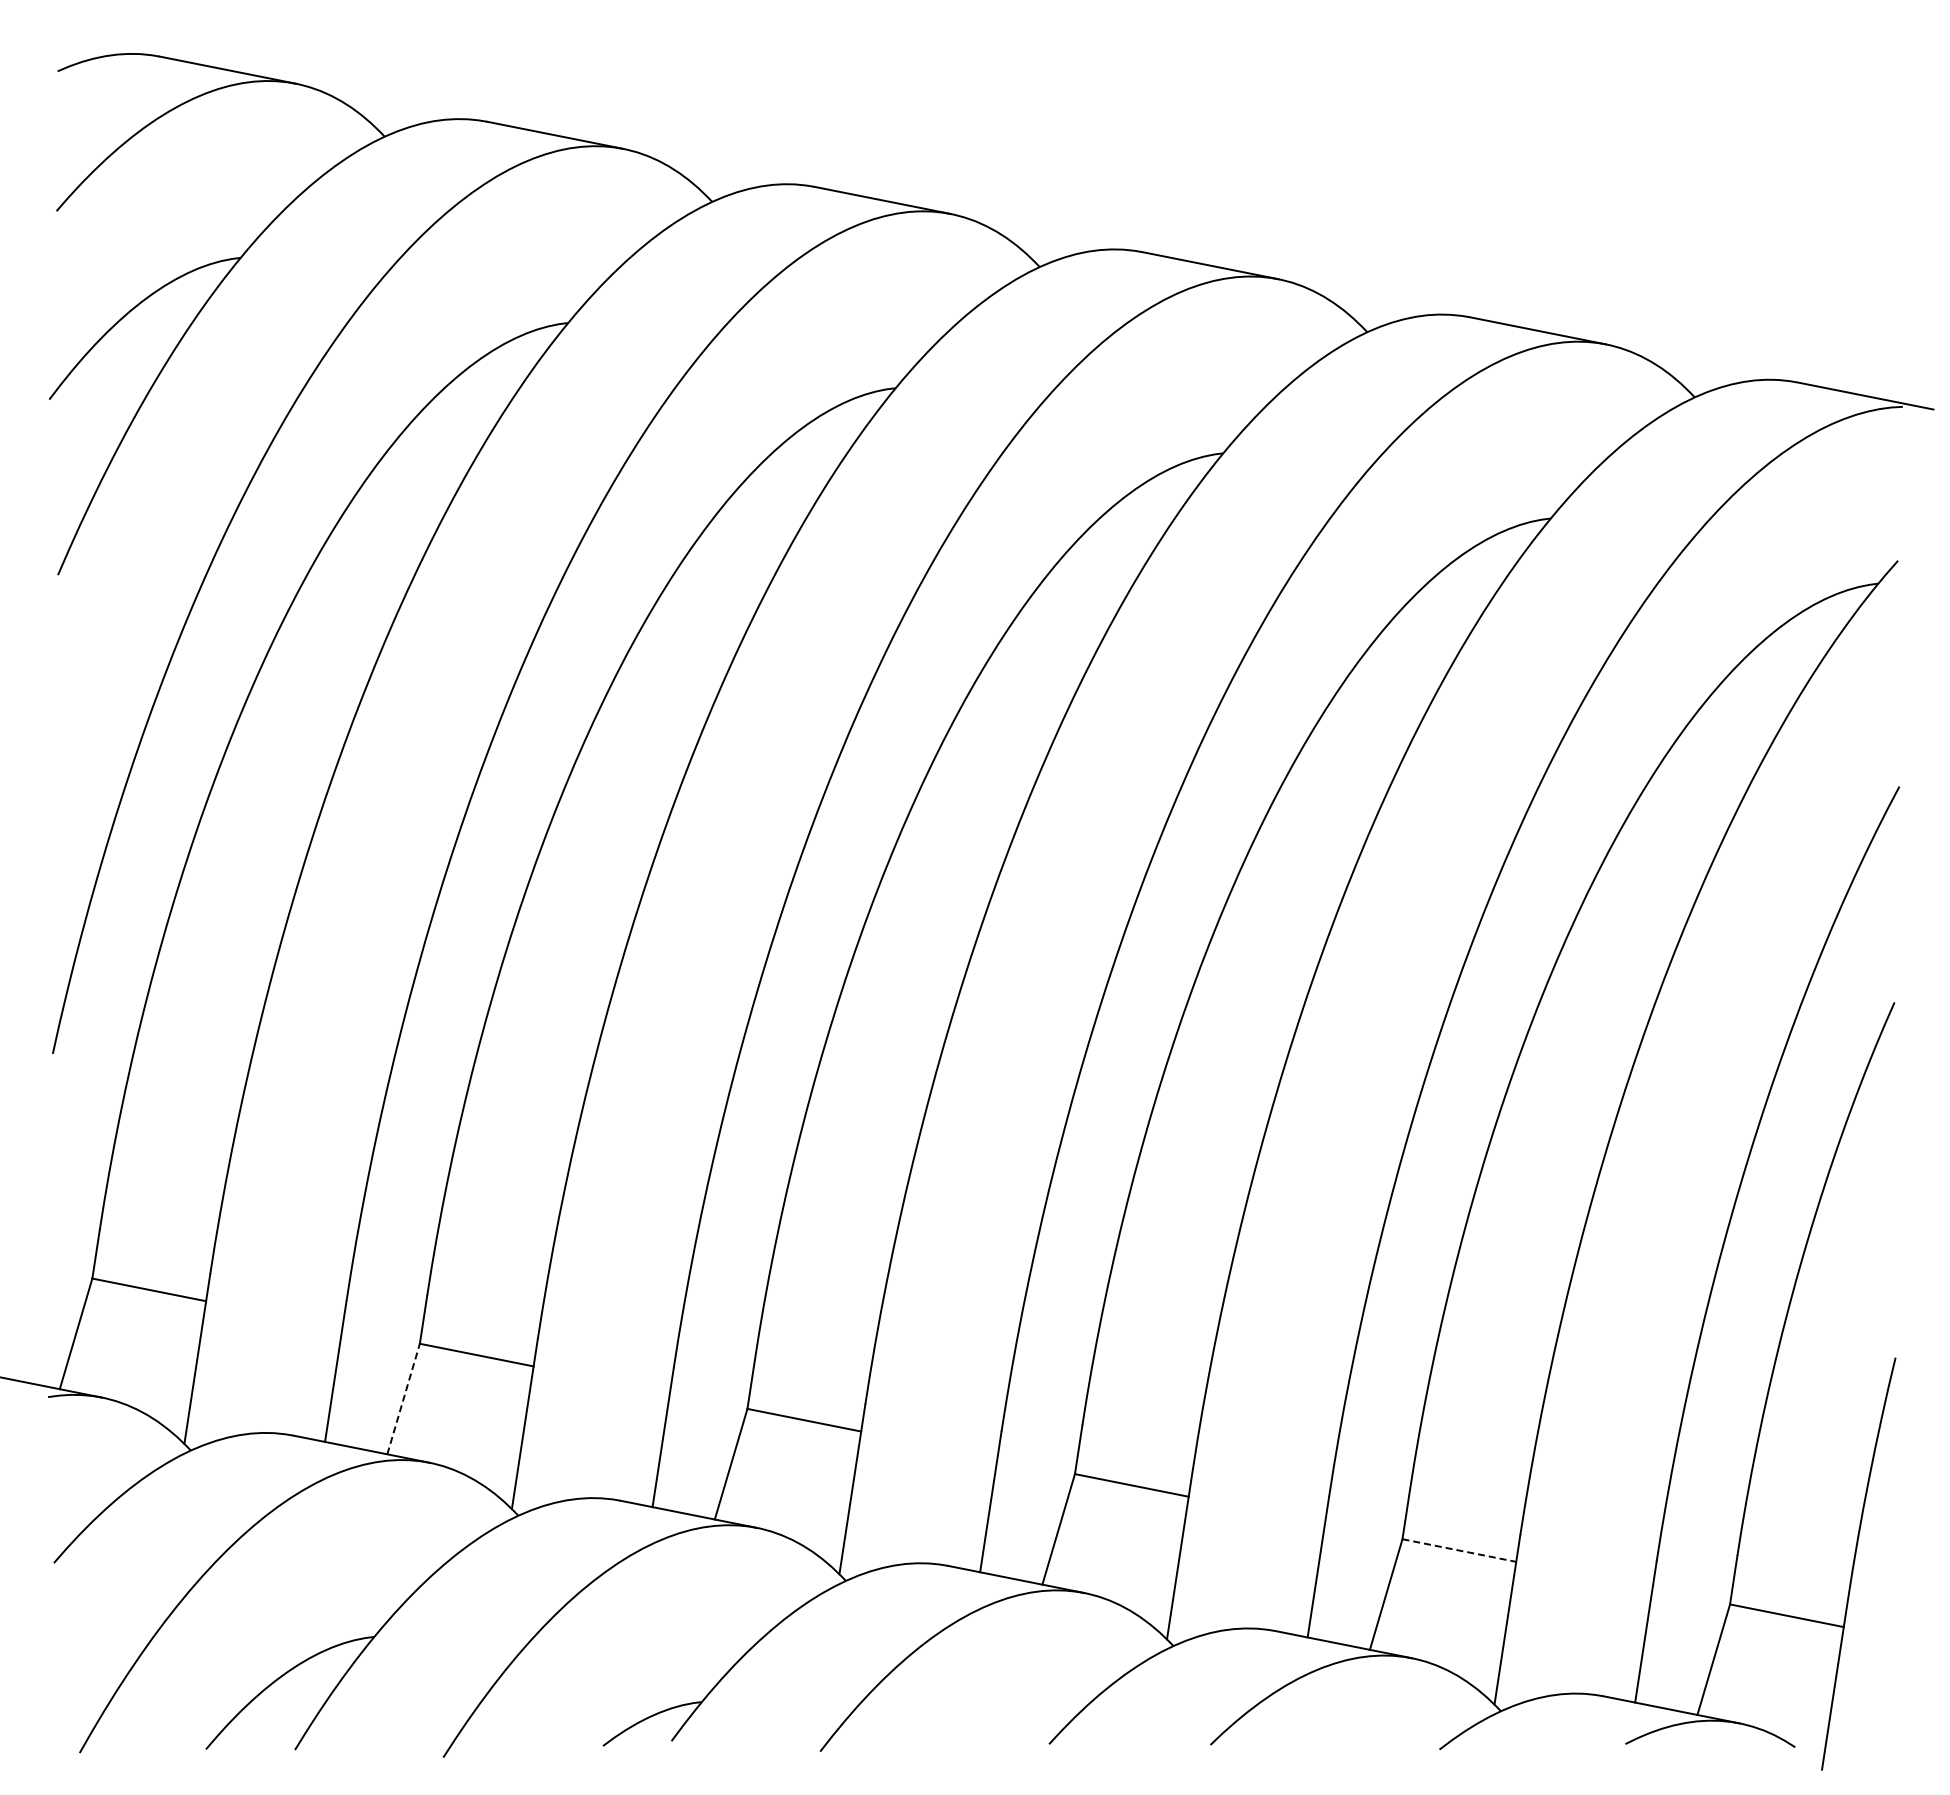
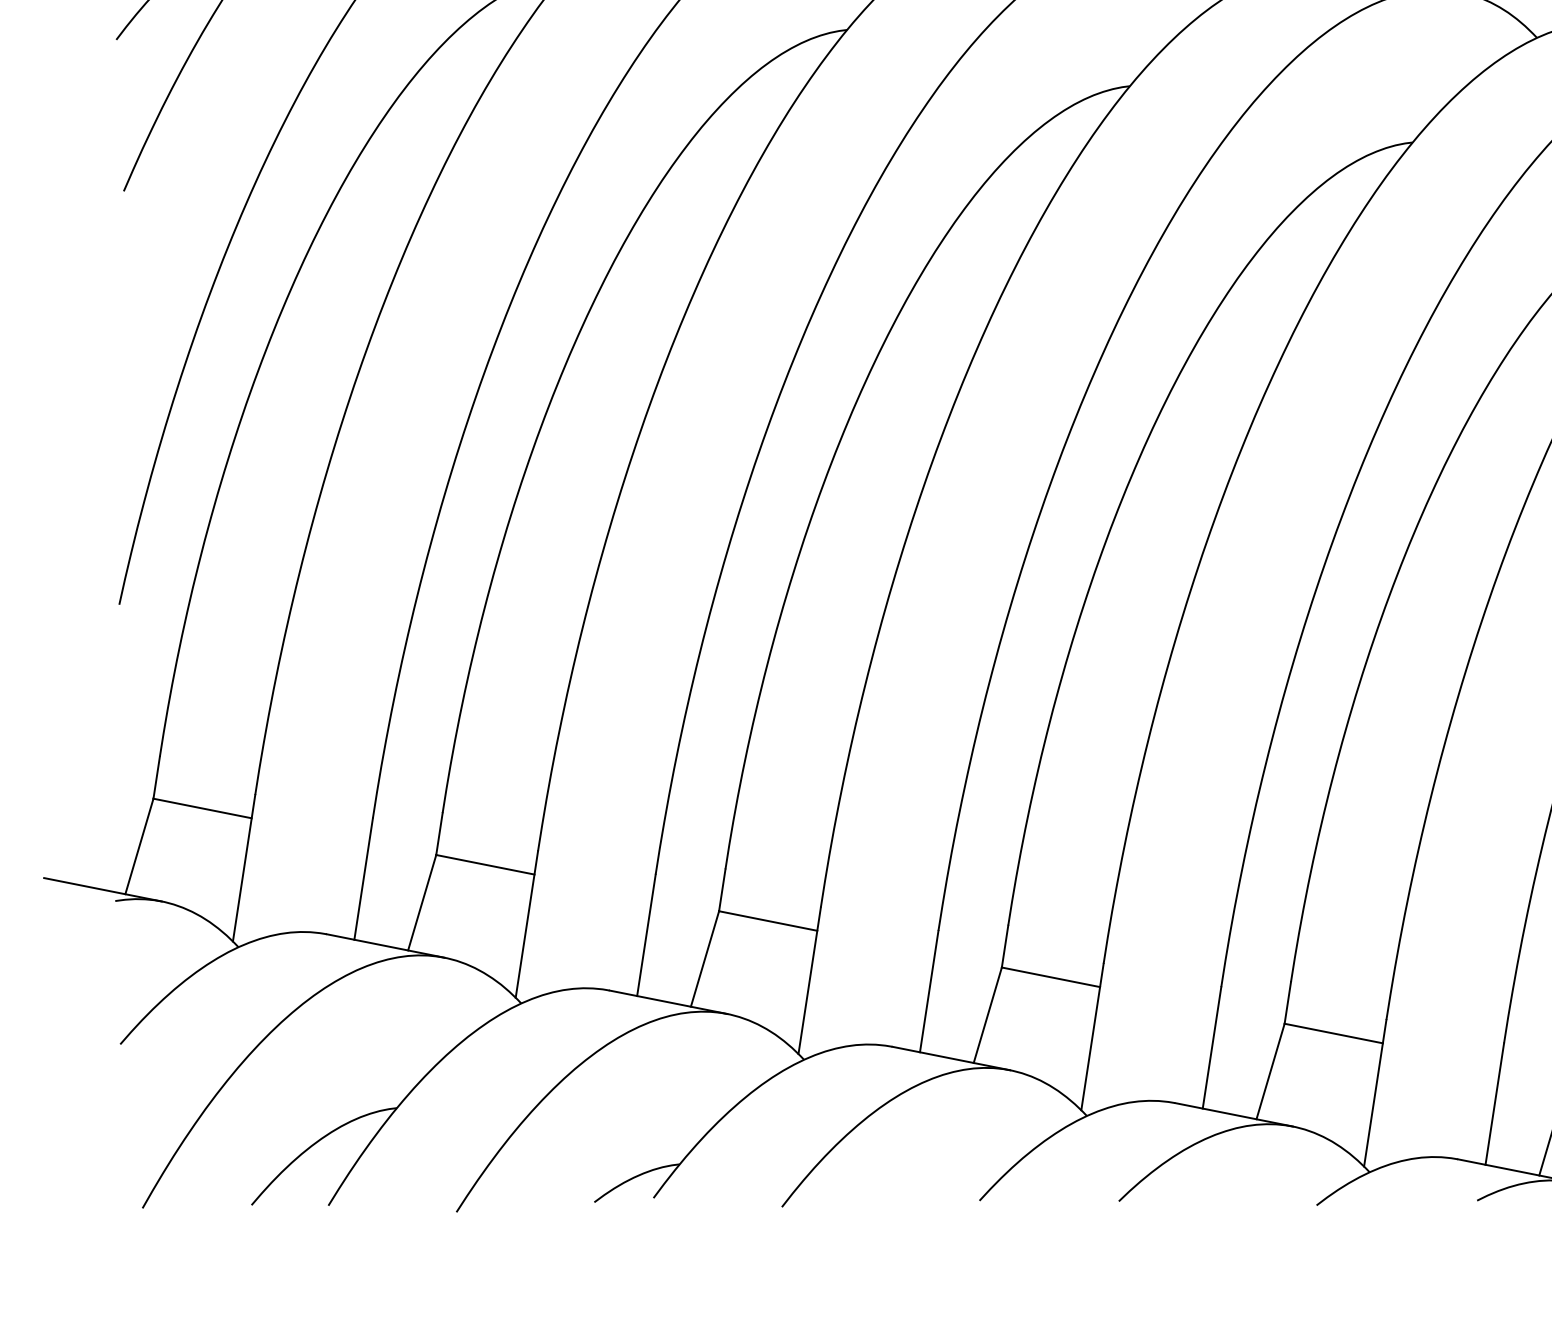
line: (403, 1399) -> (422, 903), dashed -> solid
line: (1459, 1550) -> (1333, 1033), dashed -> solid

